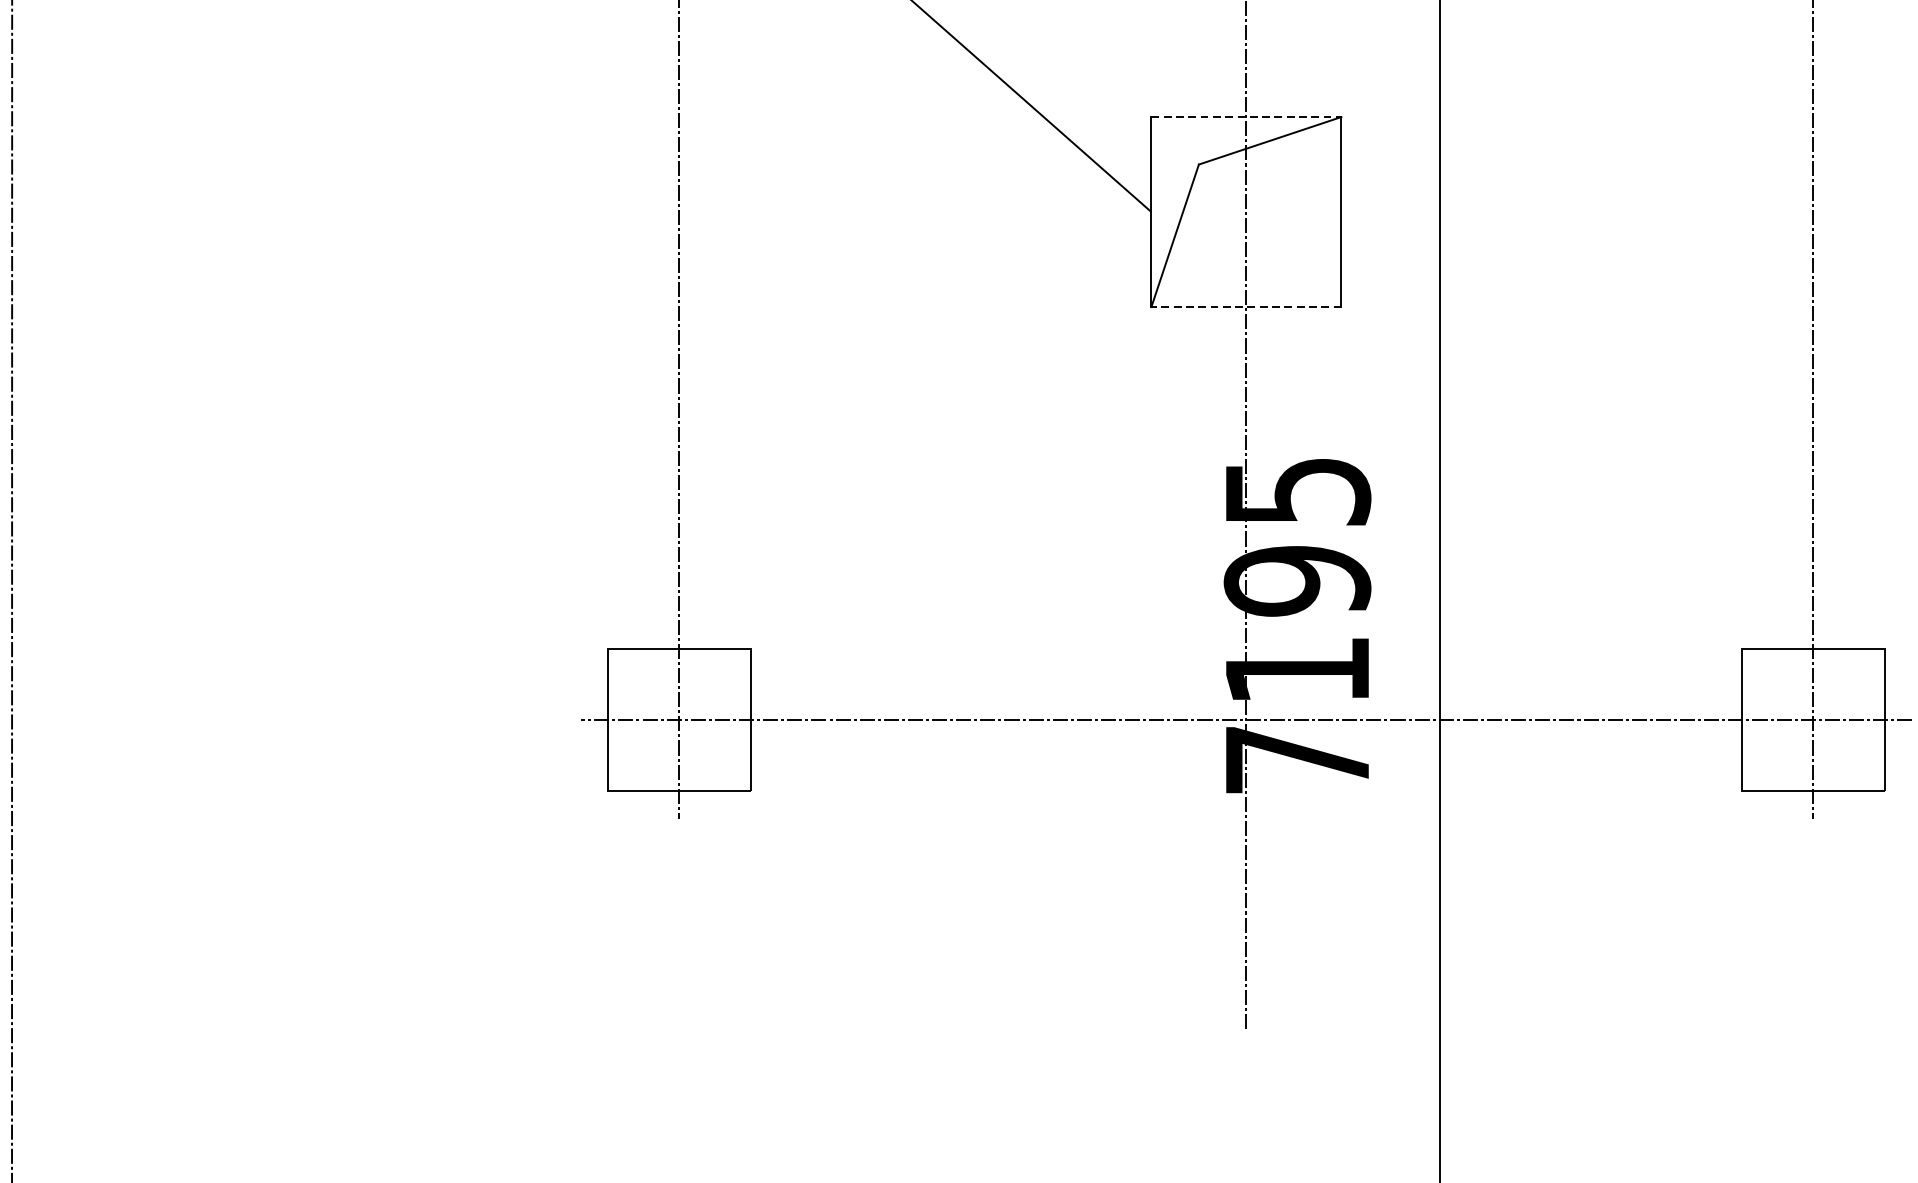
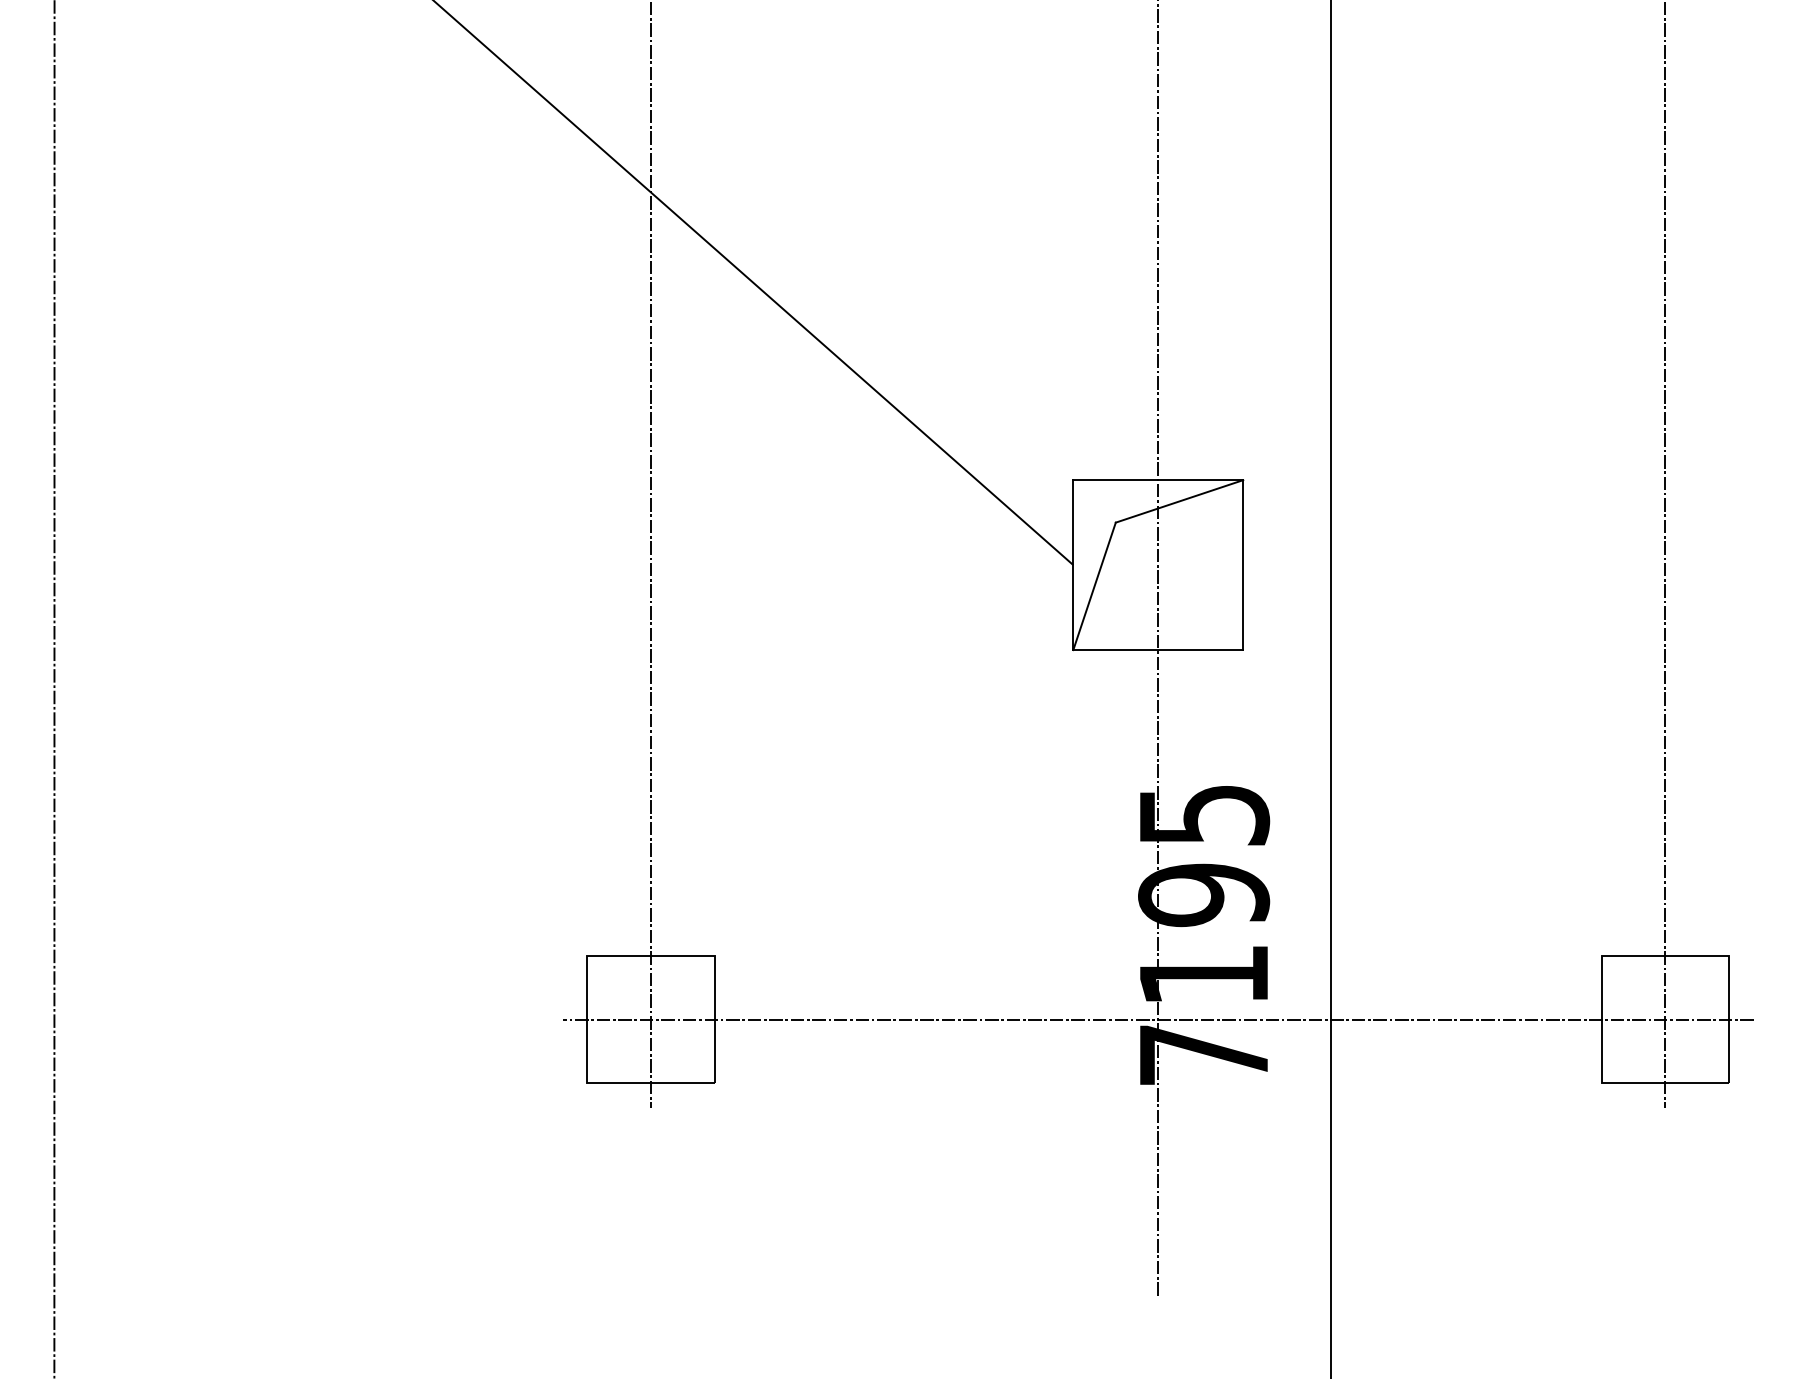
line: (1246, 117) -> (1158, 480), dashed -> solid
line: (1246, 307) -> (1158, 650), dashed -> solid

